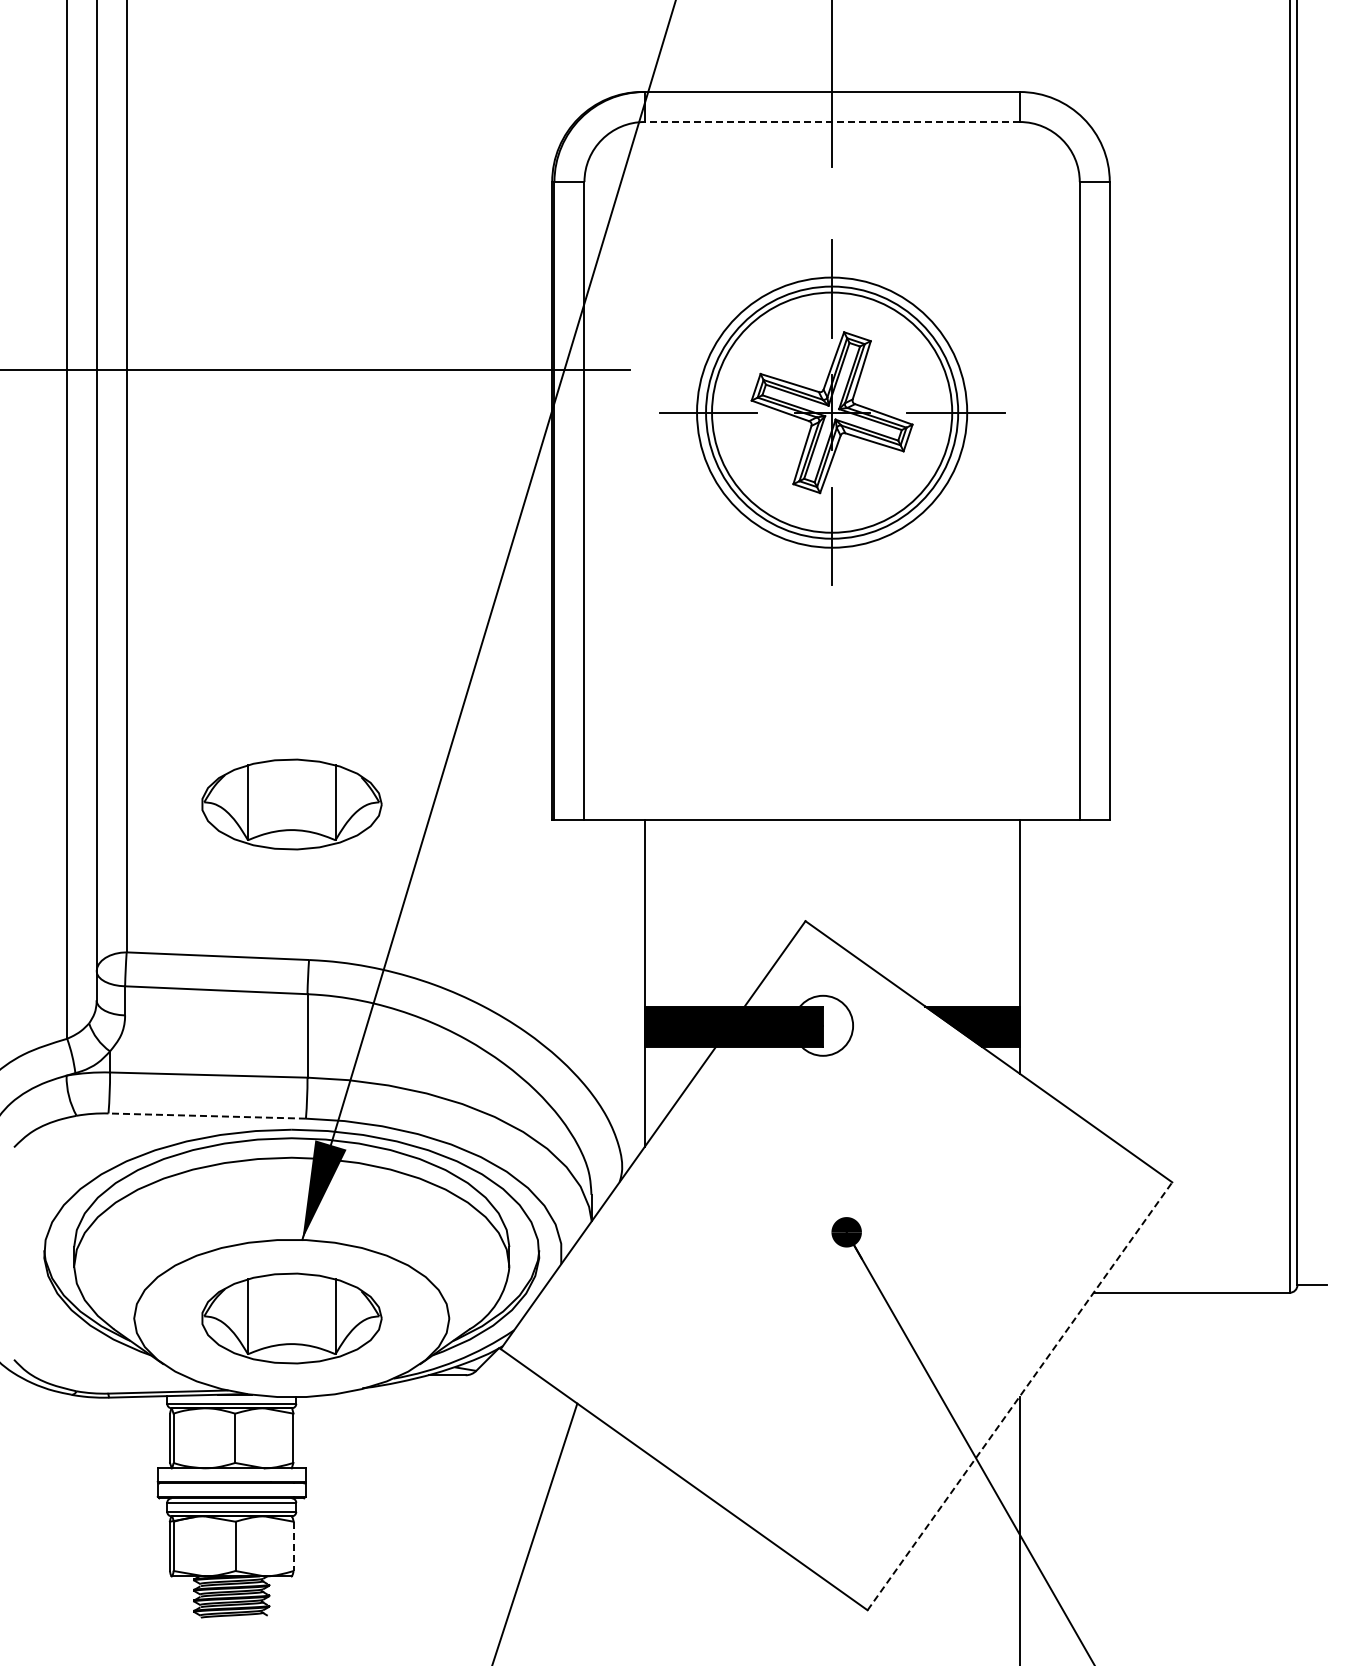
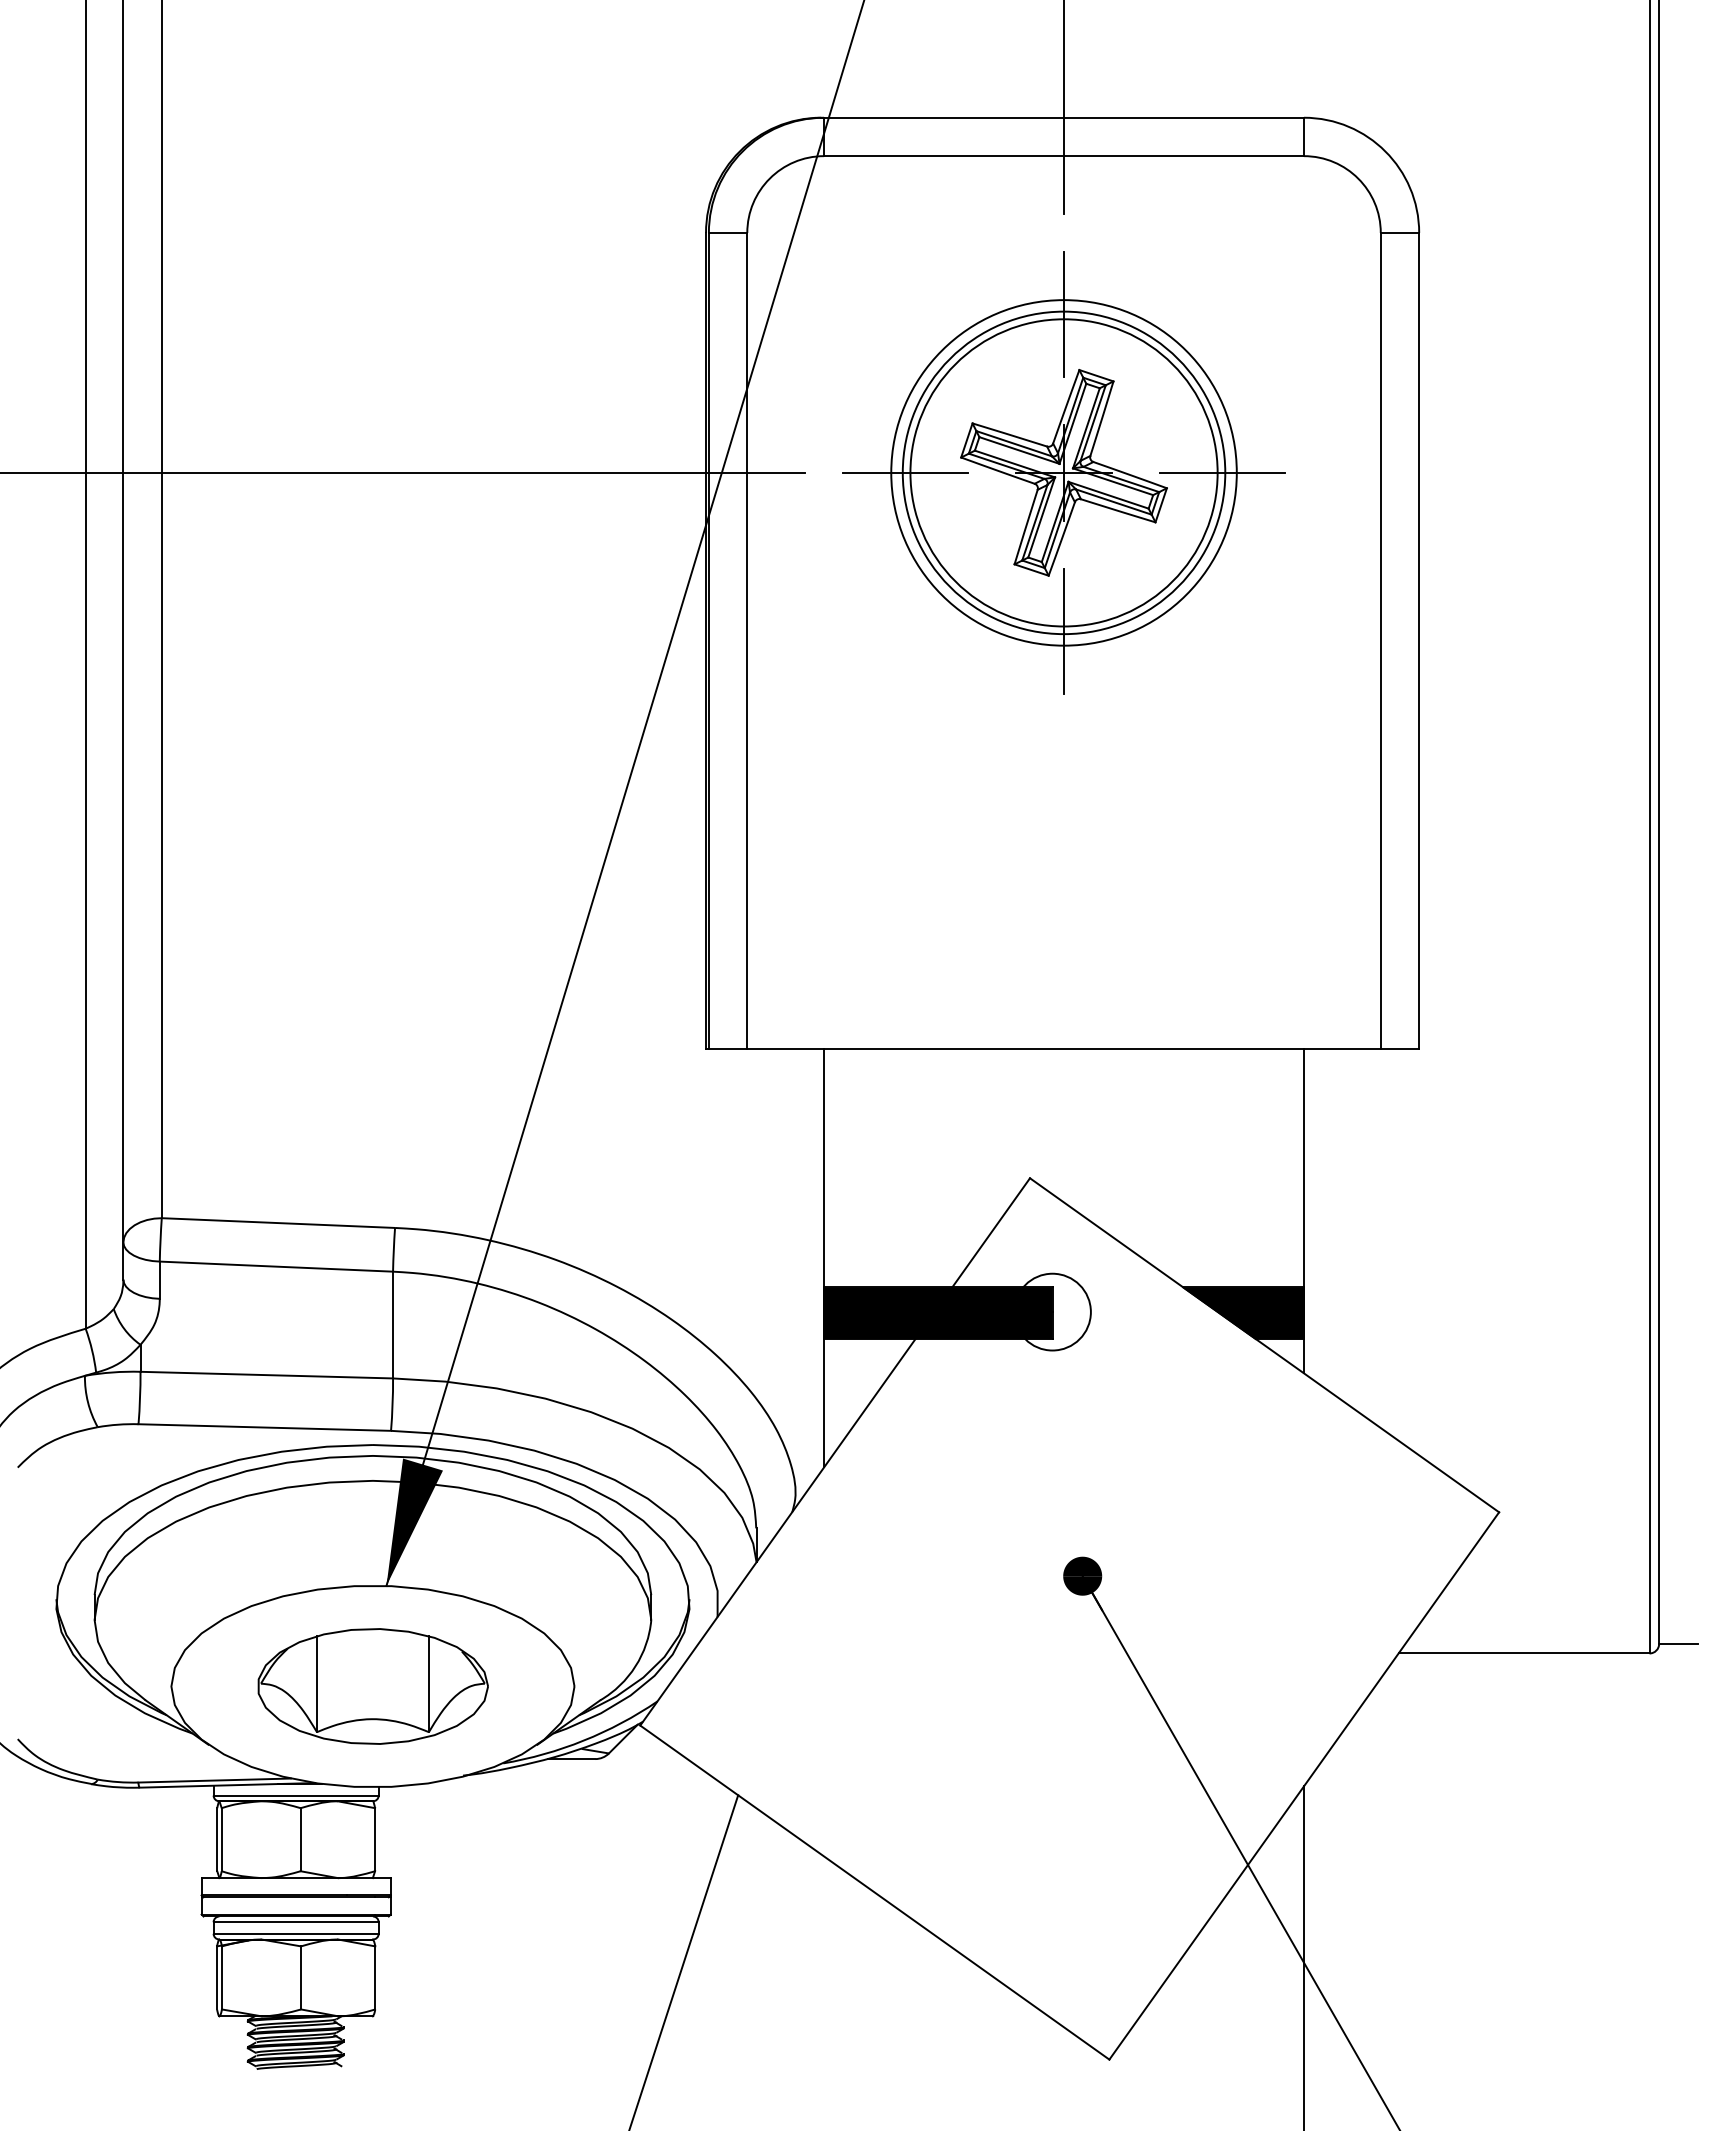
line: (832, 122) -> (1064, 156), dashed -> solid
part: (832, 412) -> (1064, 472), moved
part: (291, 804) -> (372, 1029), removed
line: (207, 1116) -> (265, 1428), dashed -> solid
line: (1019, 1396) -> (1303, 1786), dashed -> solid
line: (293, 1546) -> (375, 1978), dashed -> solid

